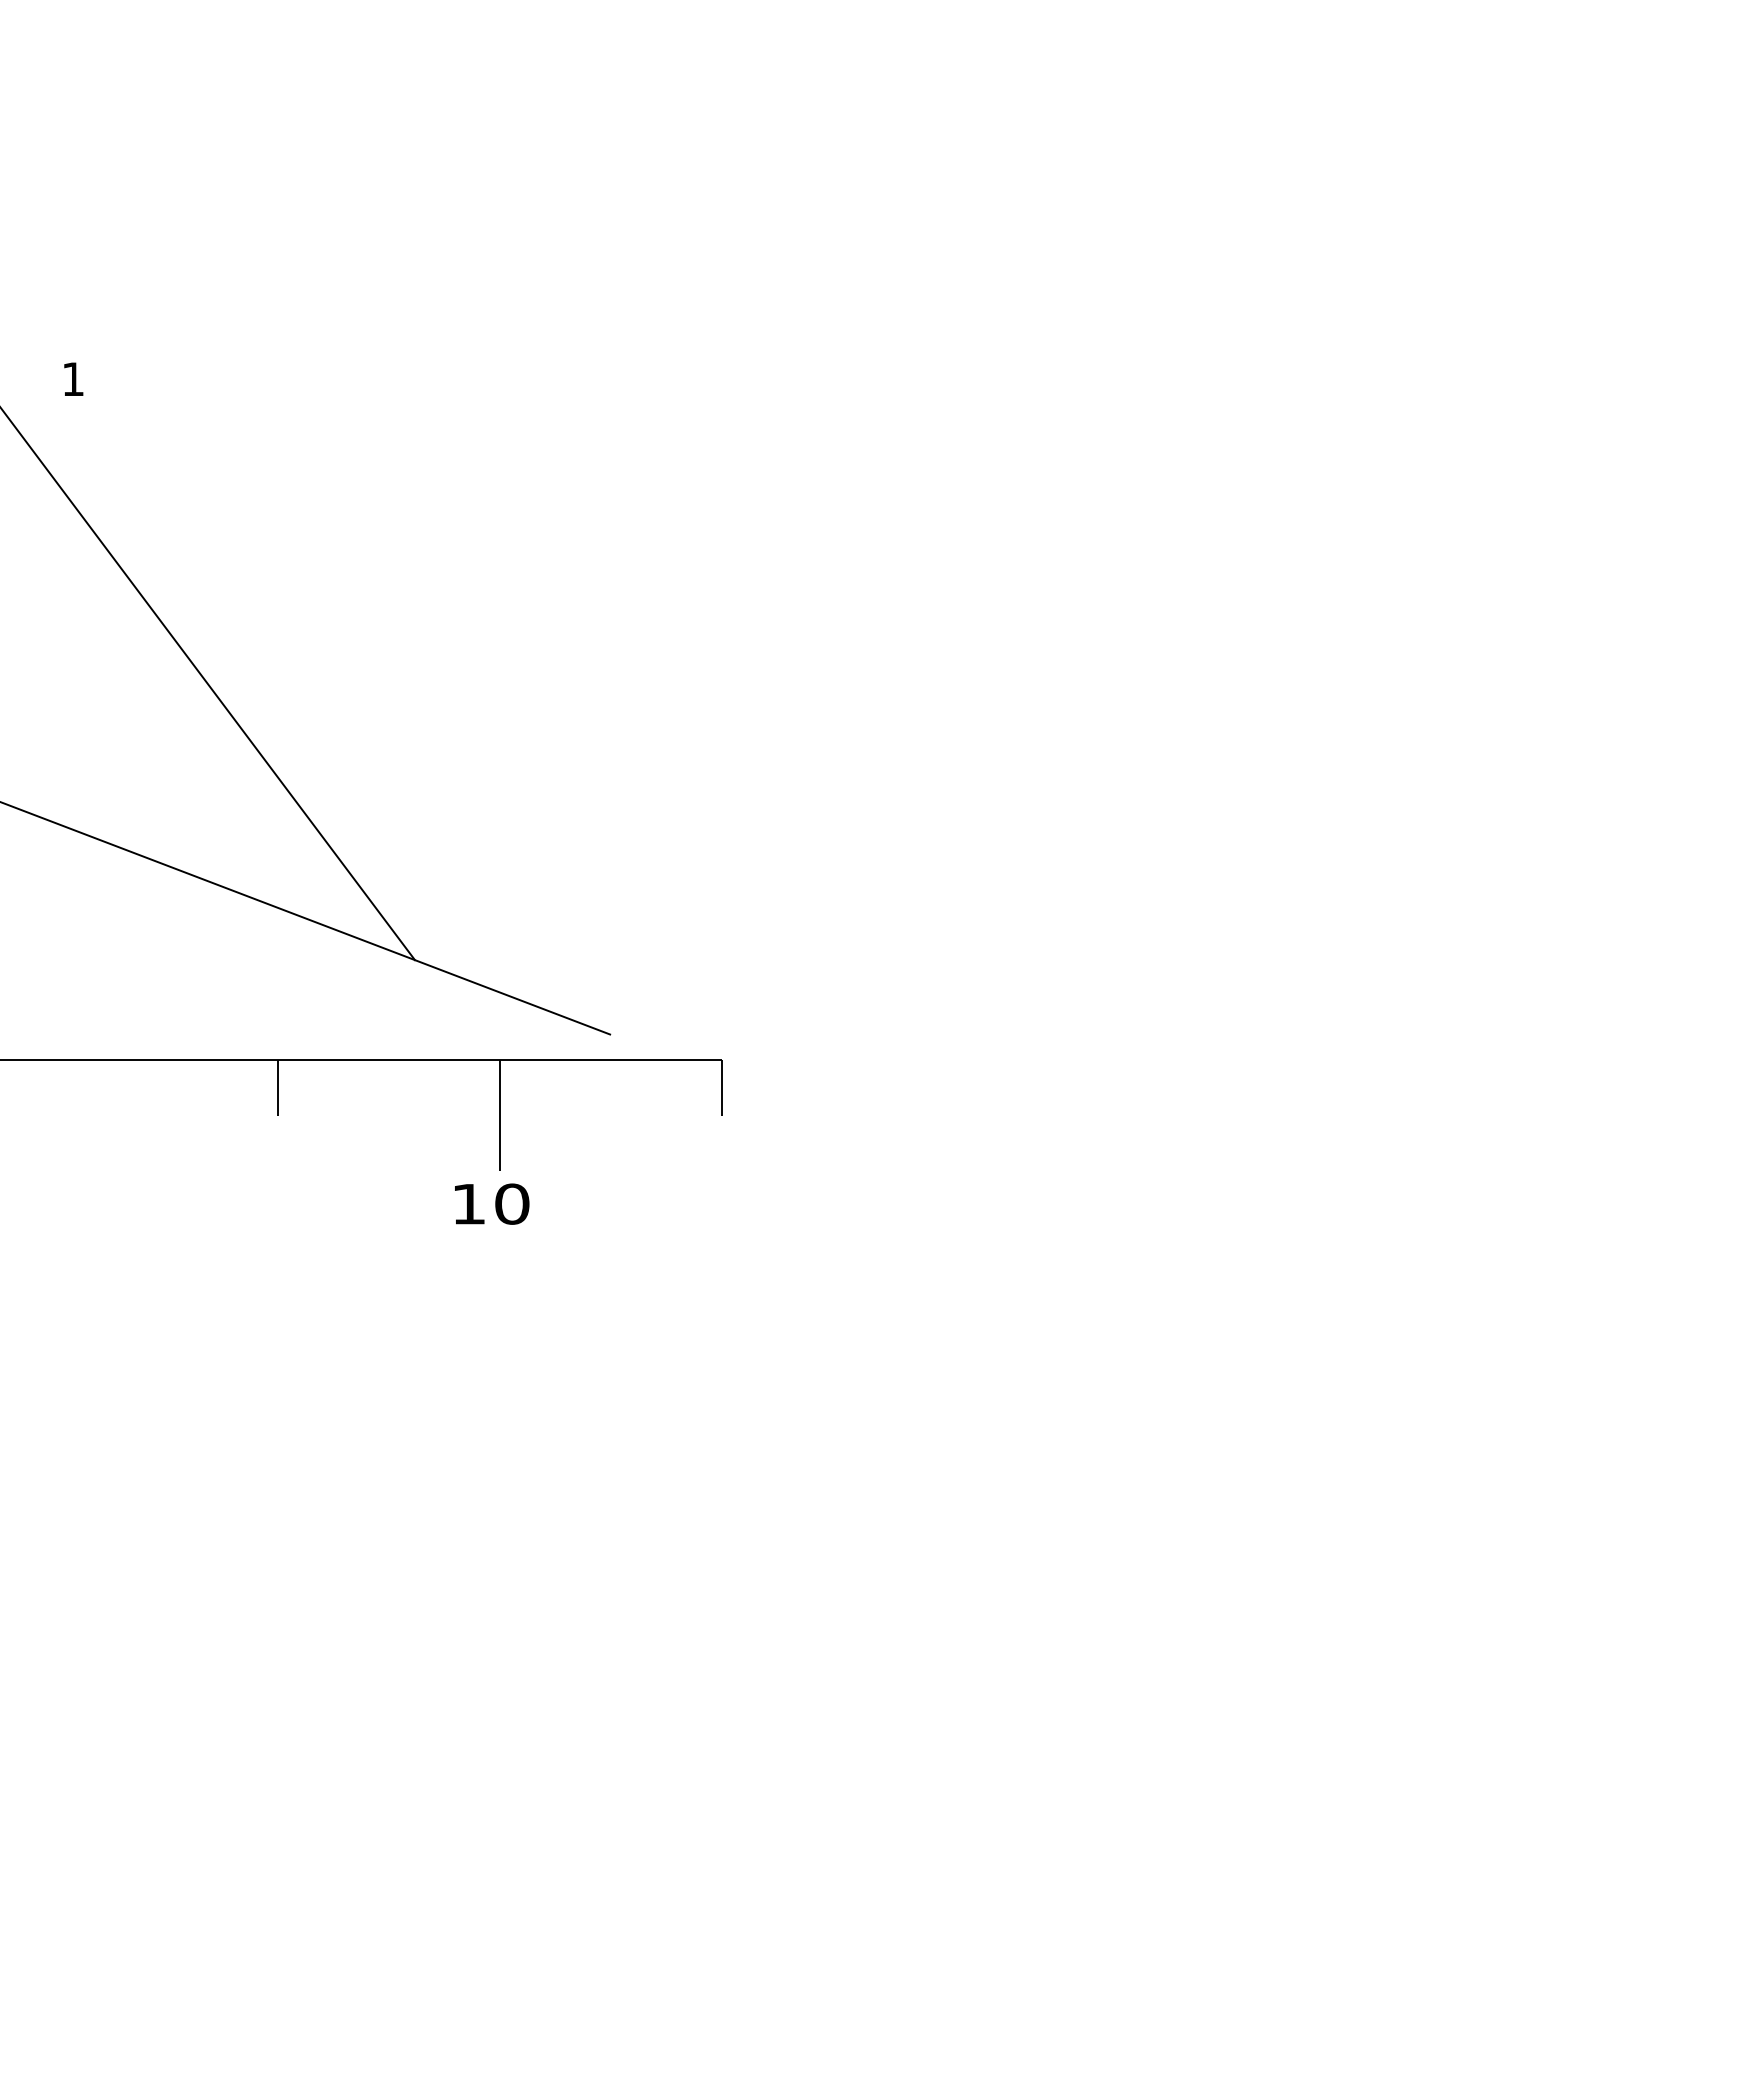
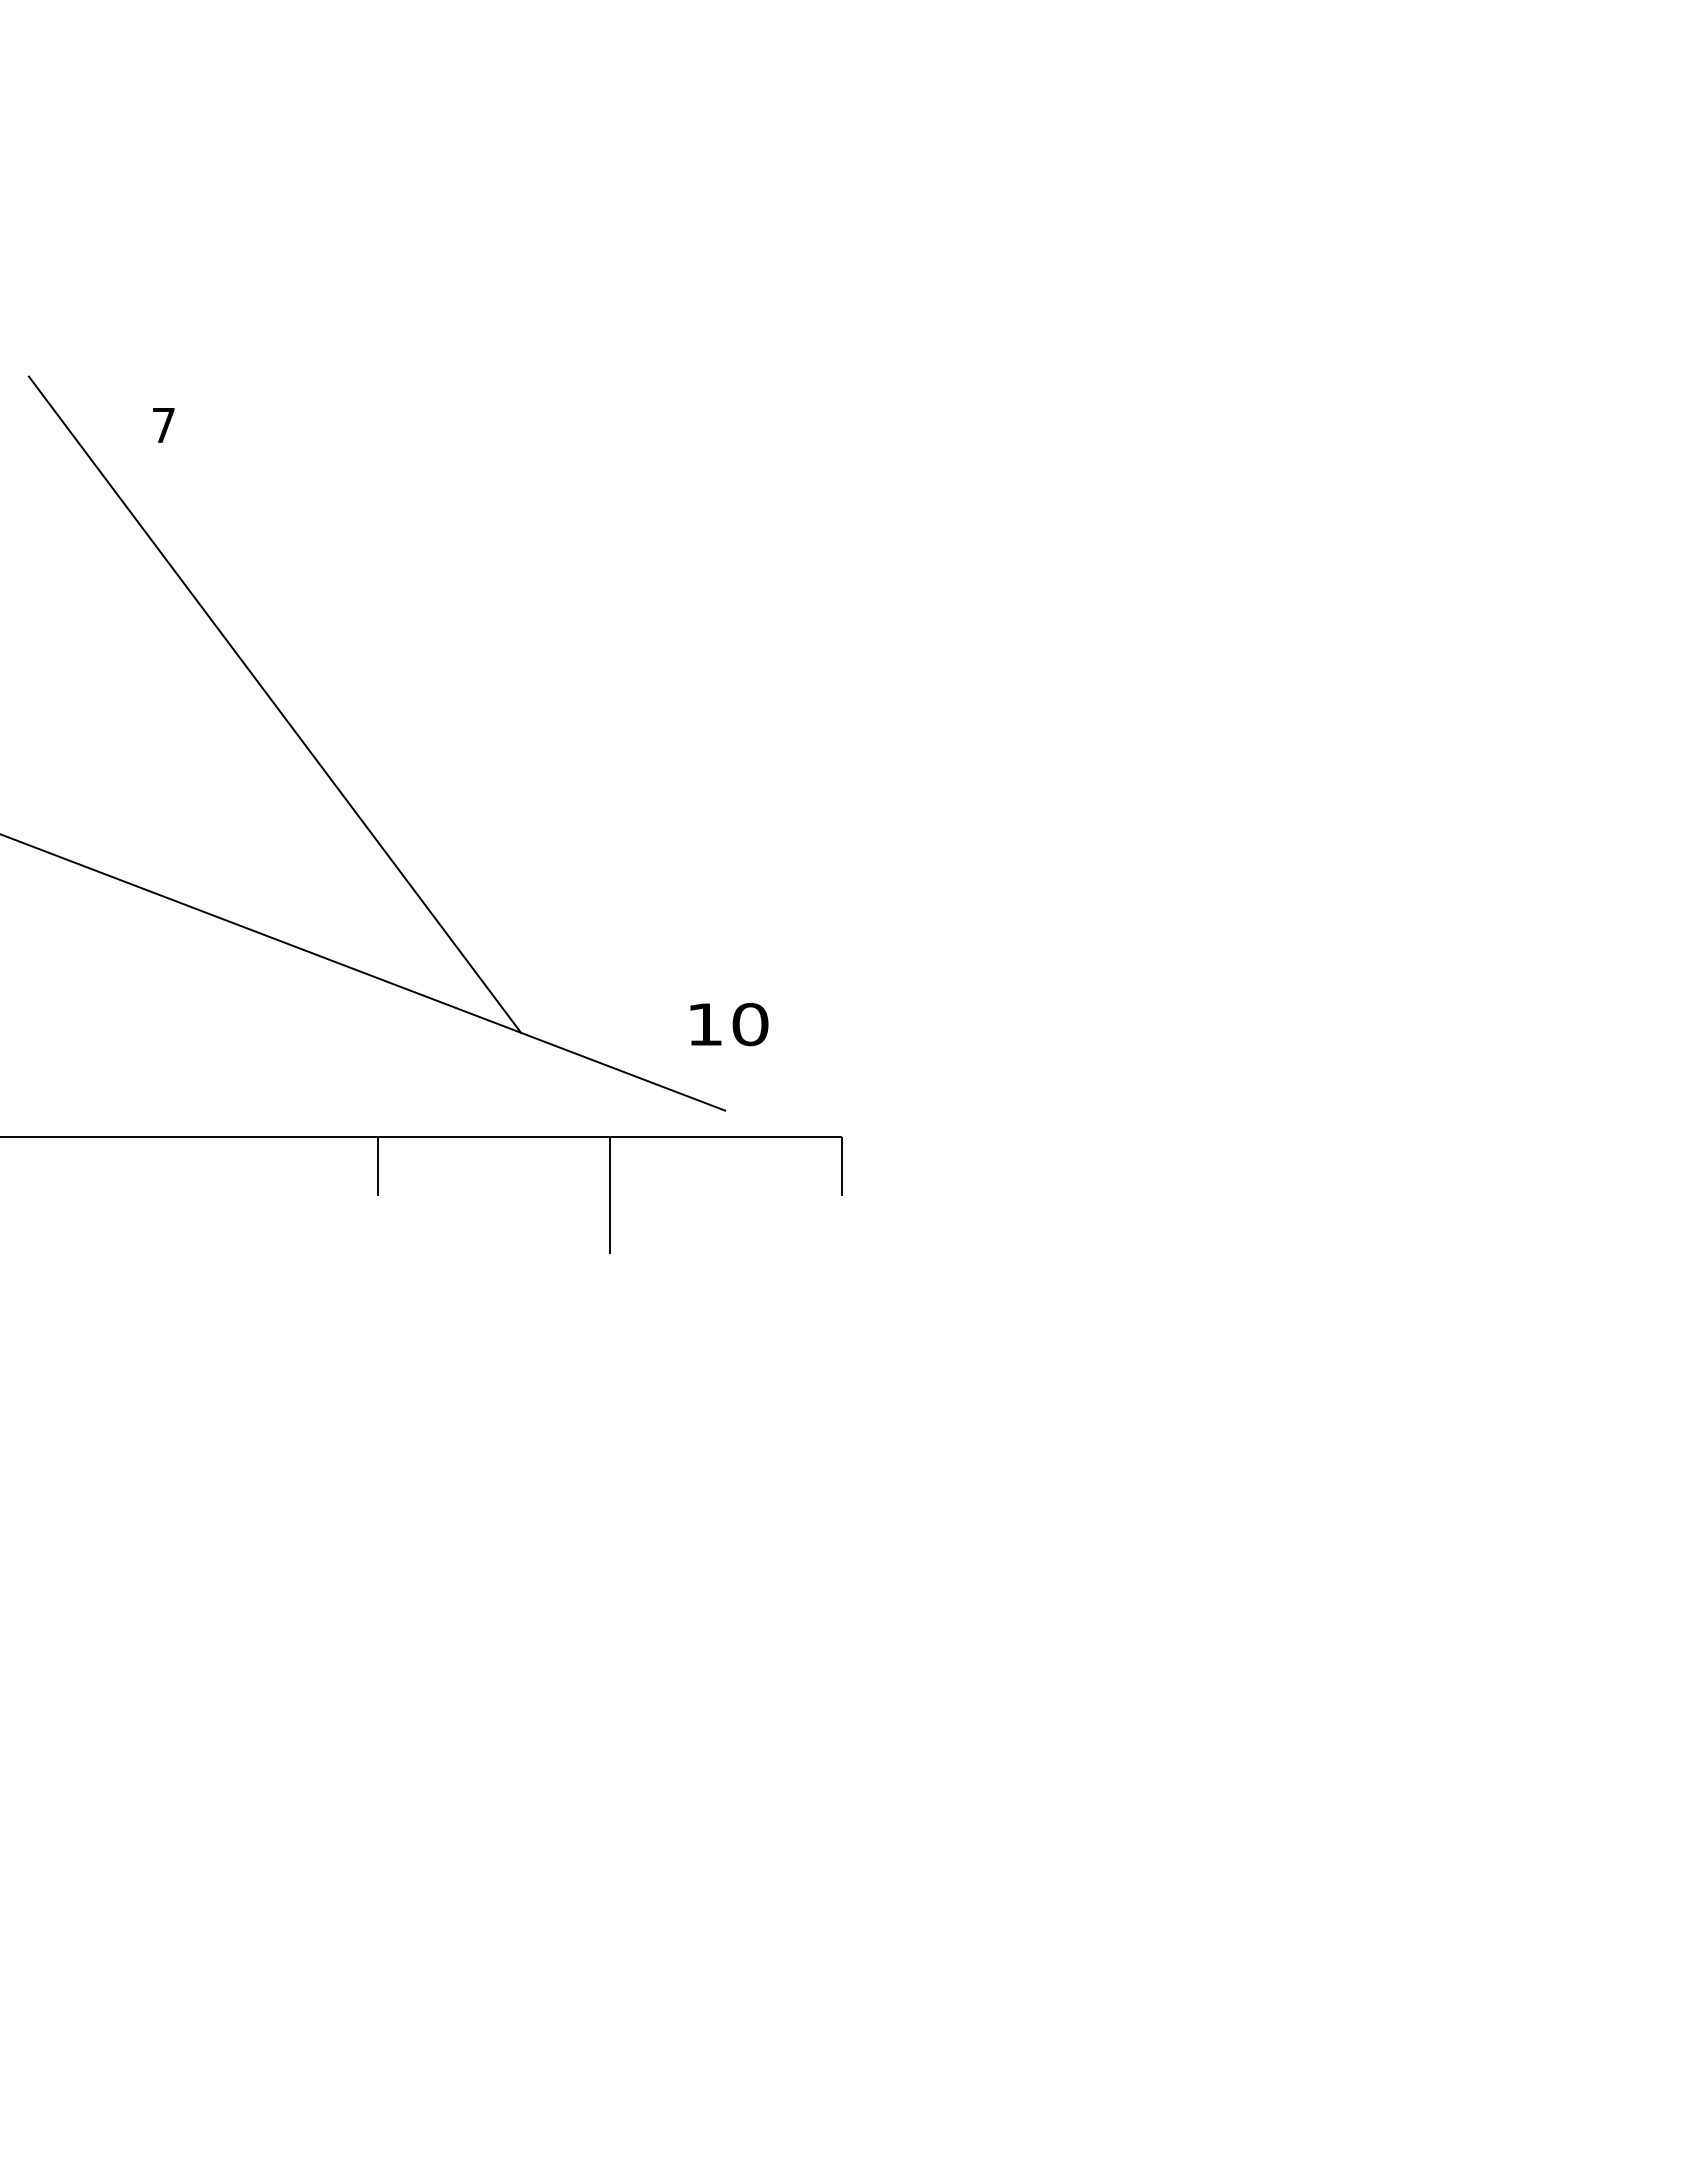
text: (73, 378) -> (164, 424), 1 -> 7
text: (492, 1203) -> (729, 1023), moved

